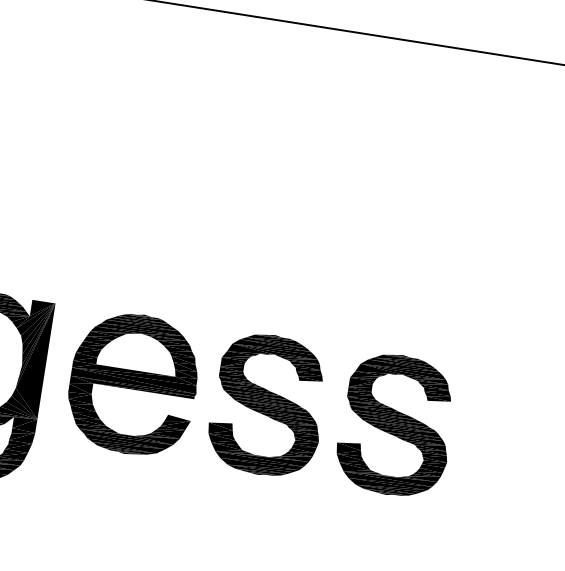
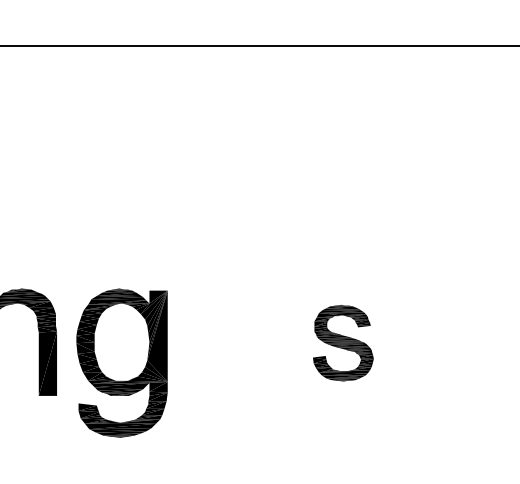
part: (133, 383) -> (237, 342), removed
part: (268, 404) -> (343, 342), size x0.7
part: (396, 424) -> (444, 342), removed

